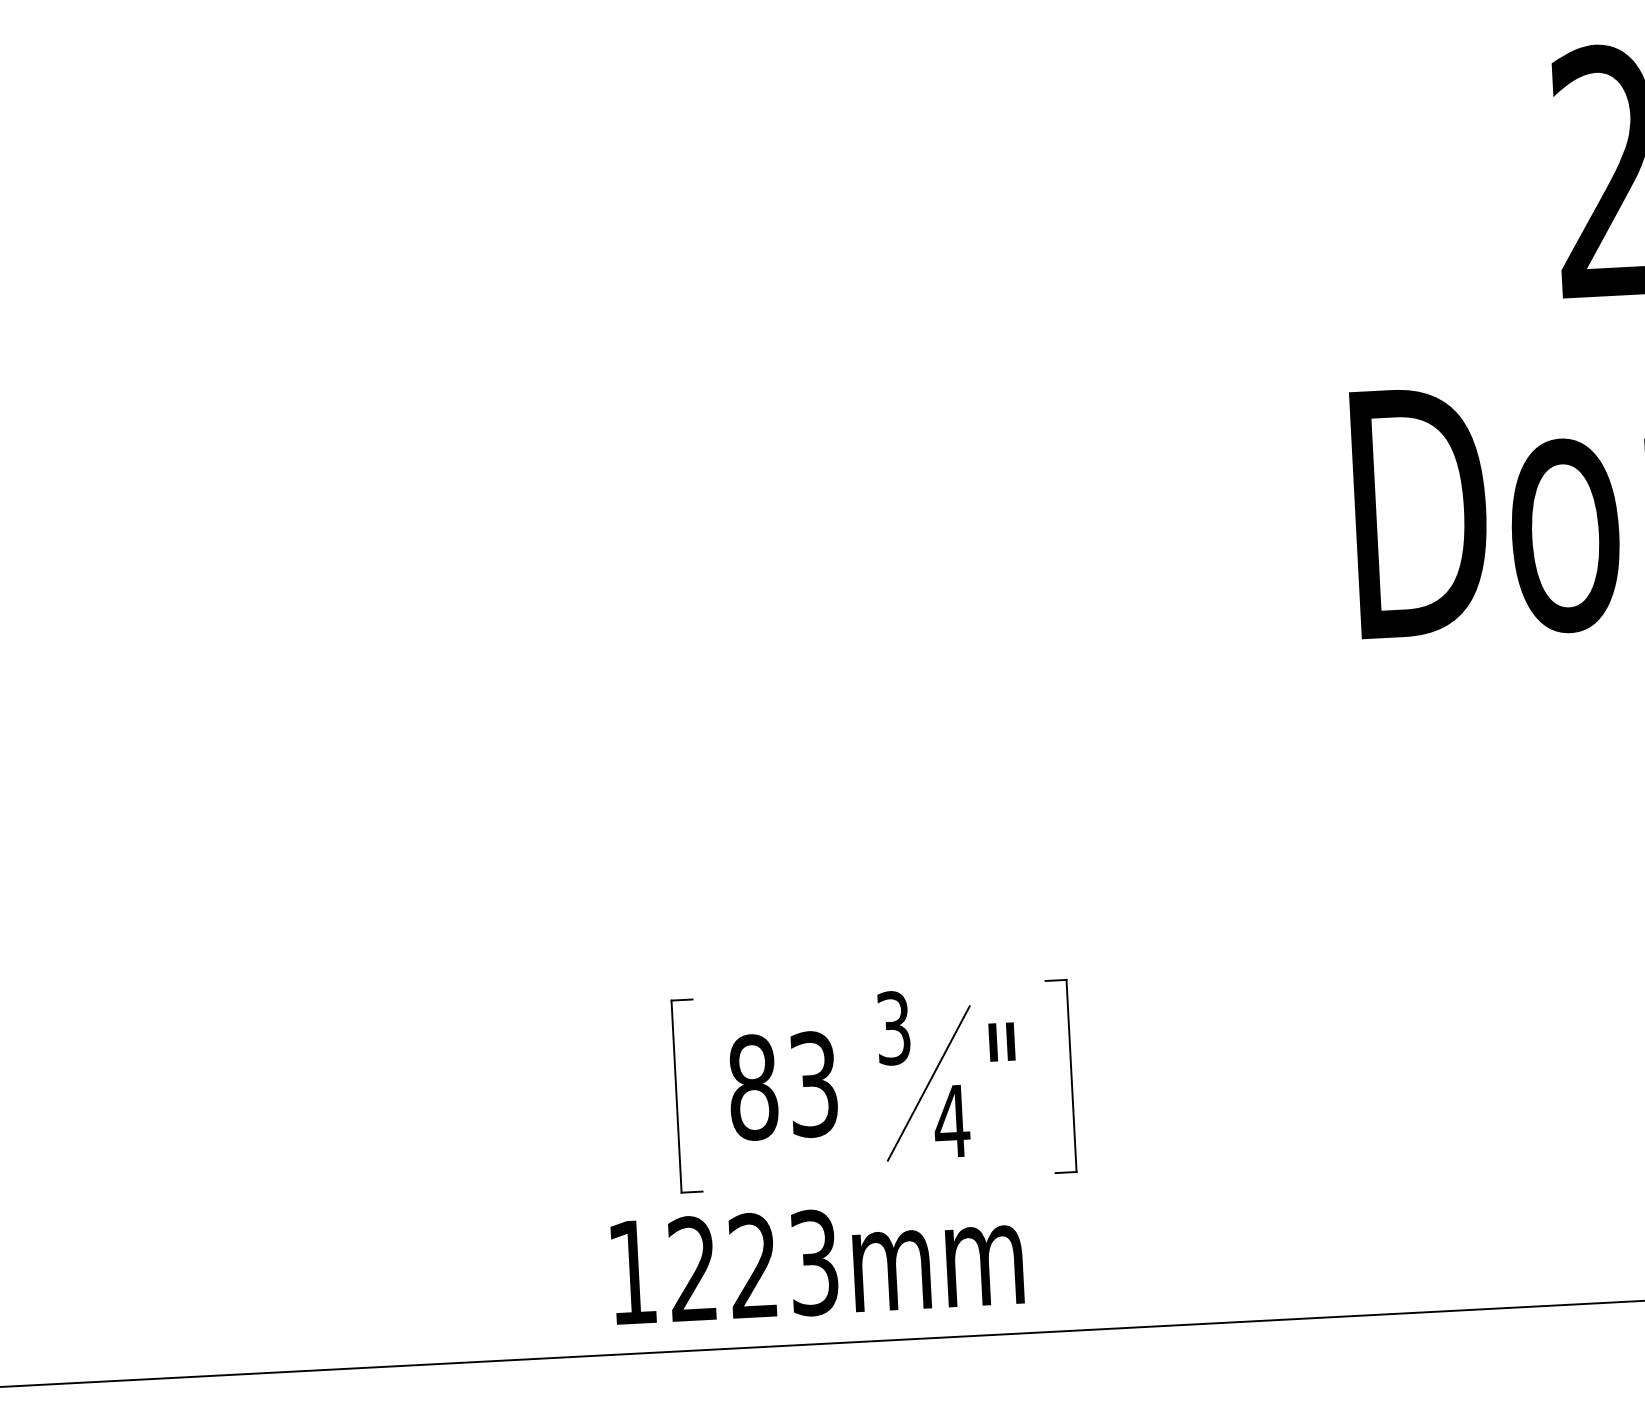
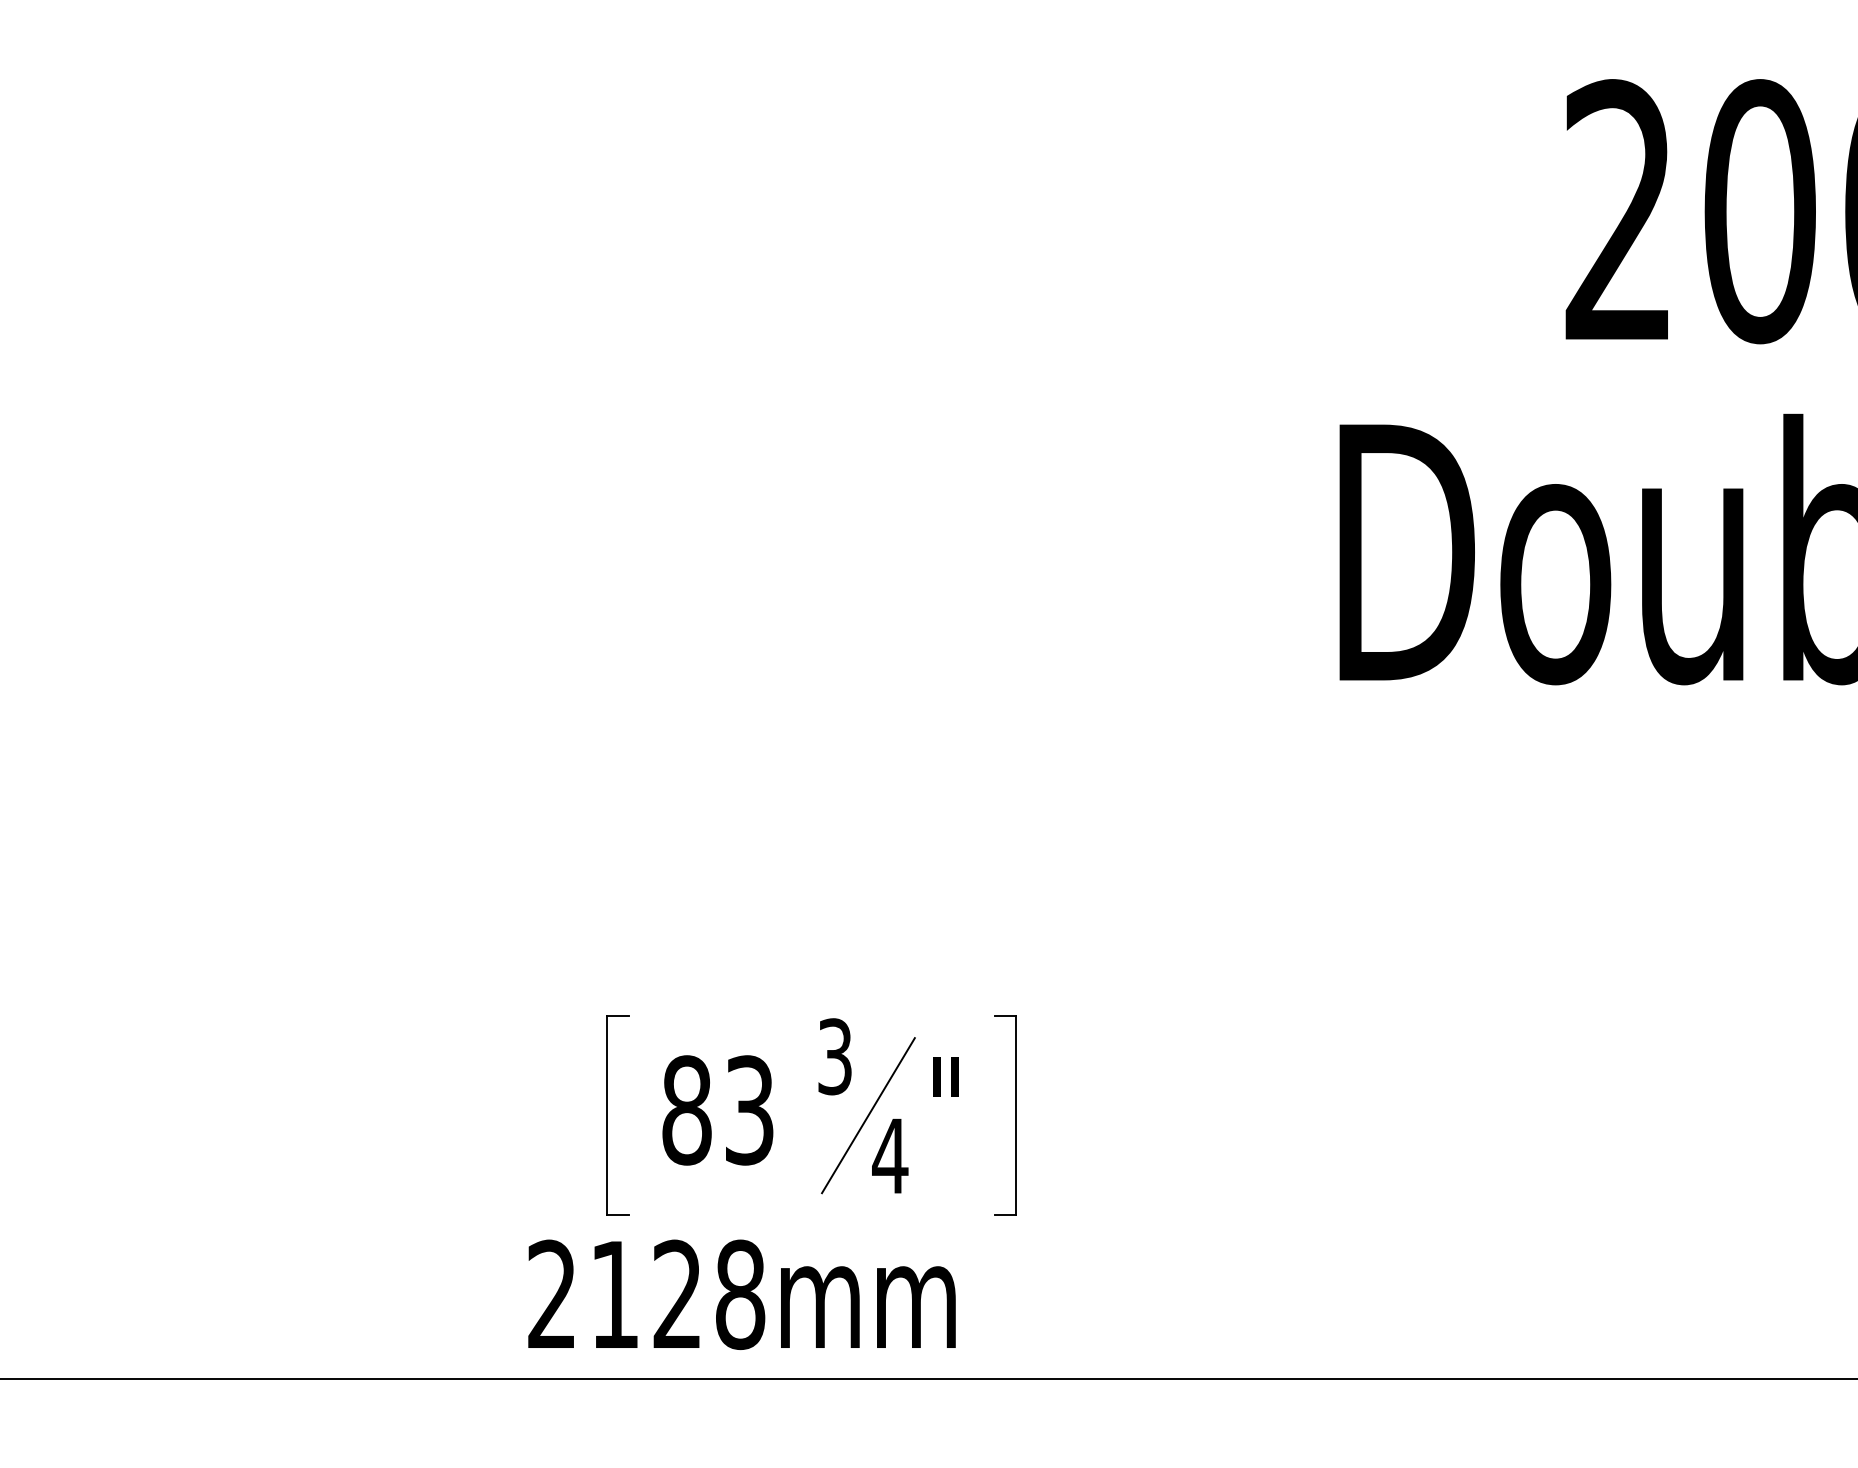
text: (723, 1267) -> (646, 1294), 1223mm -> 2128mm

